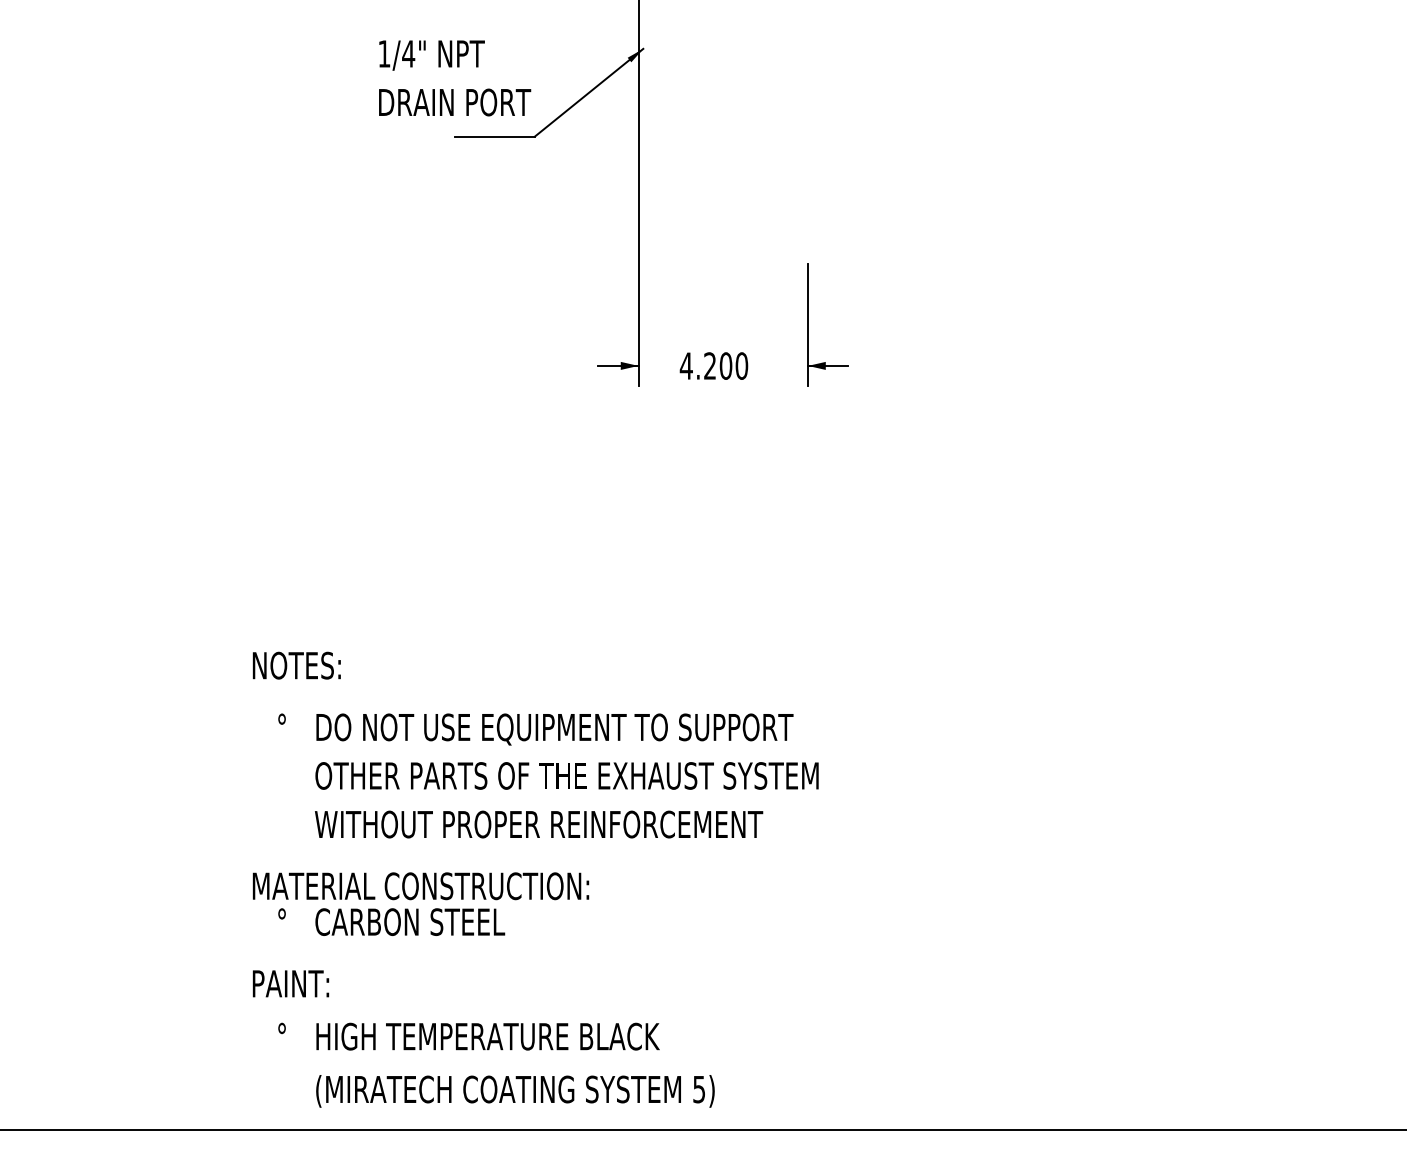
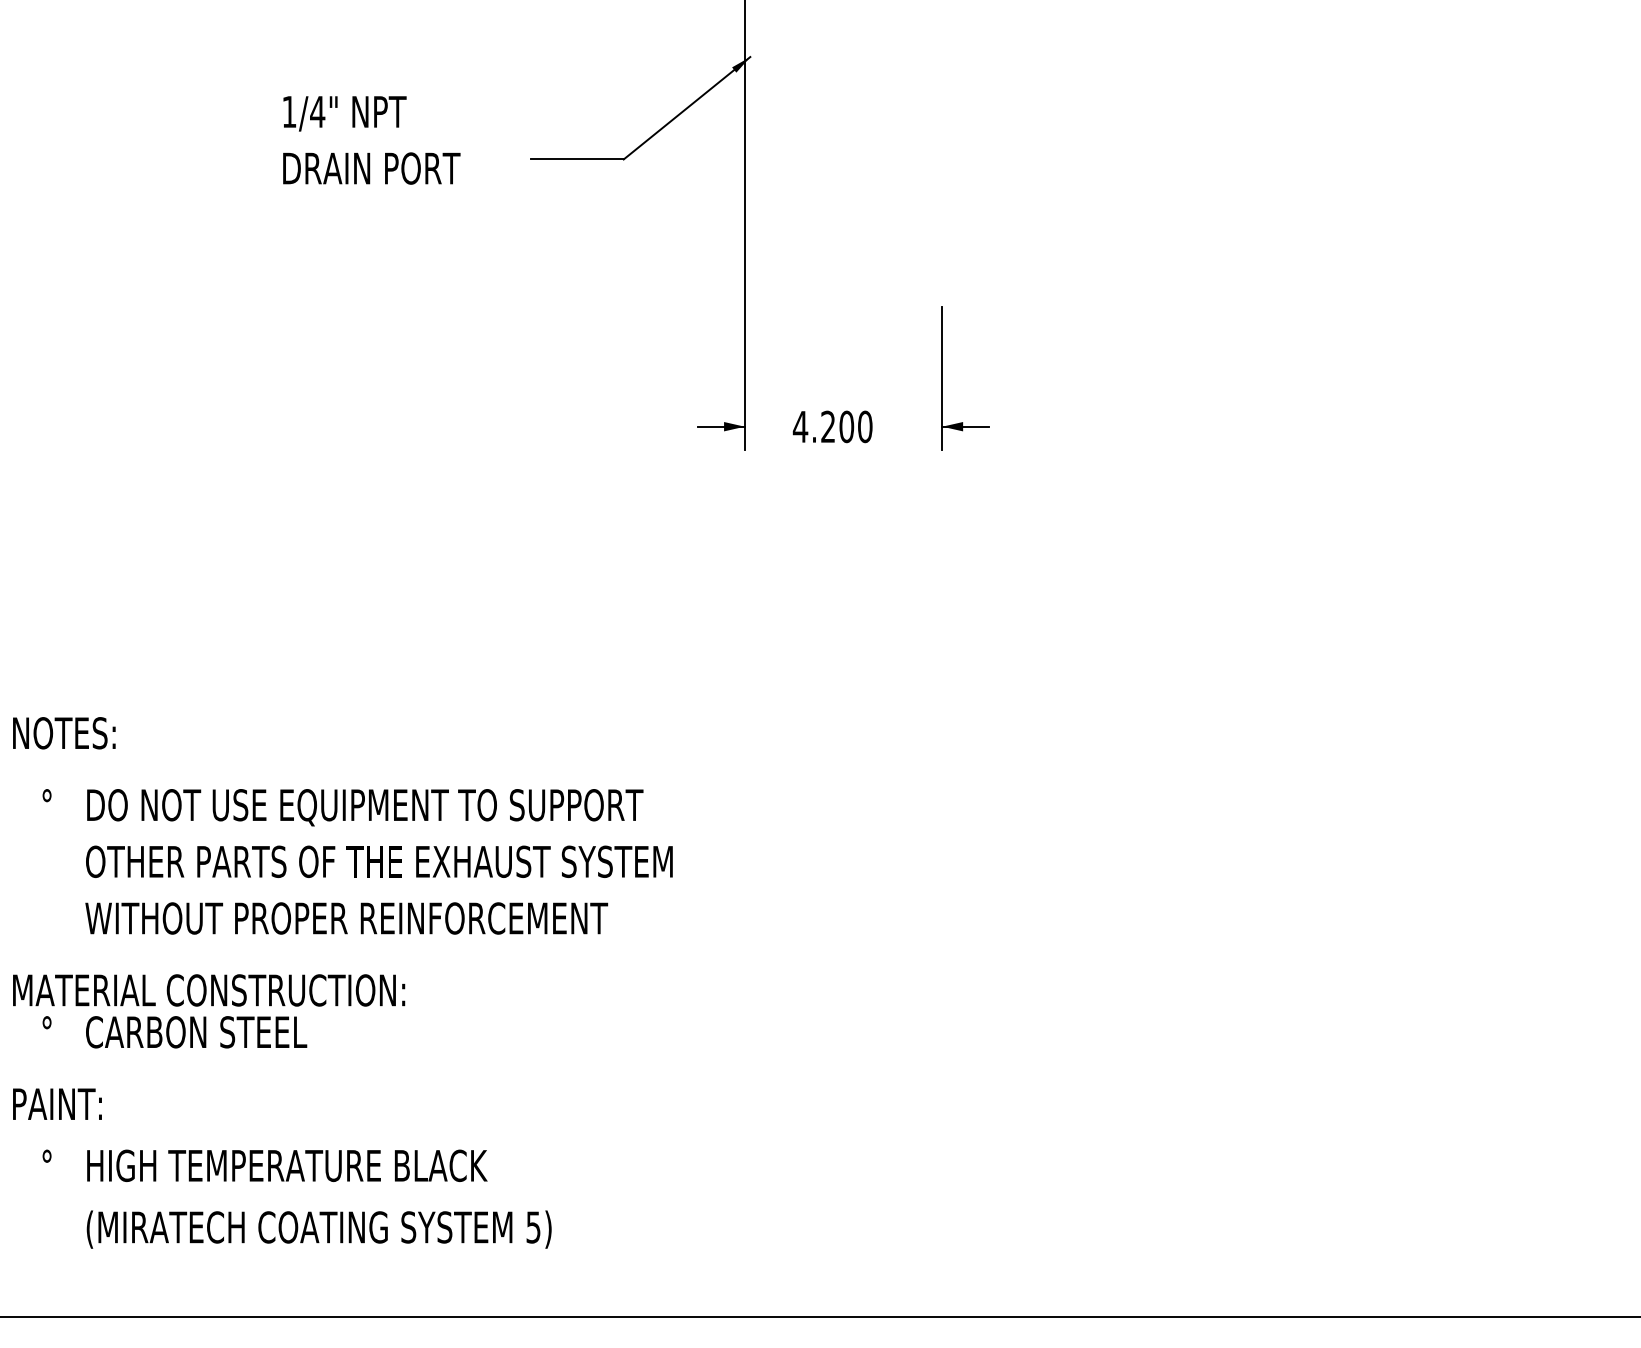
text: (454, 78) -> (371, 140), moved
text: (535, 879) -> (342, 982), moved

